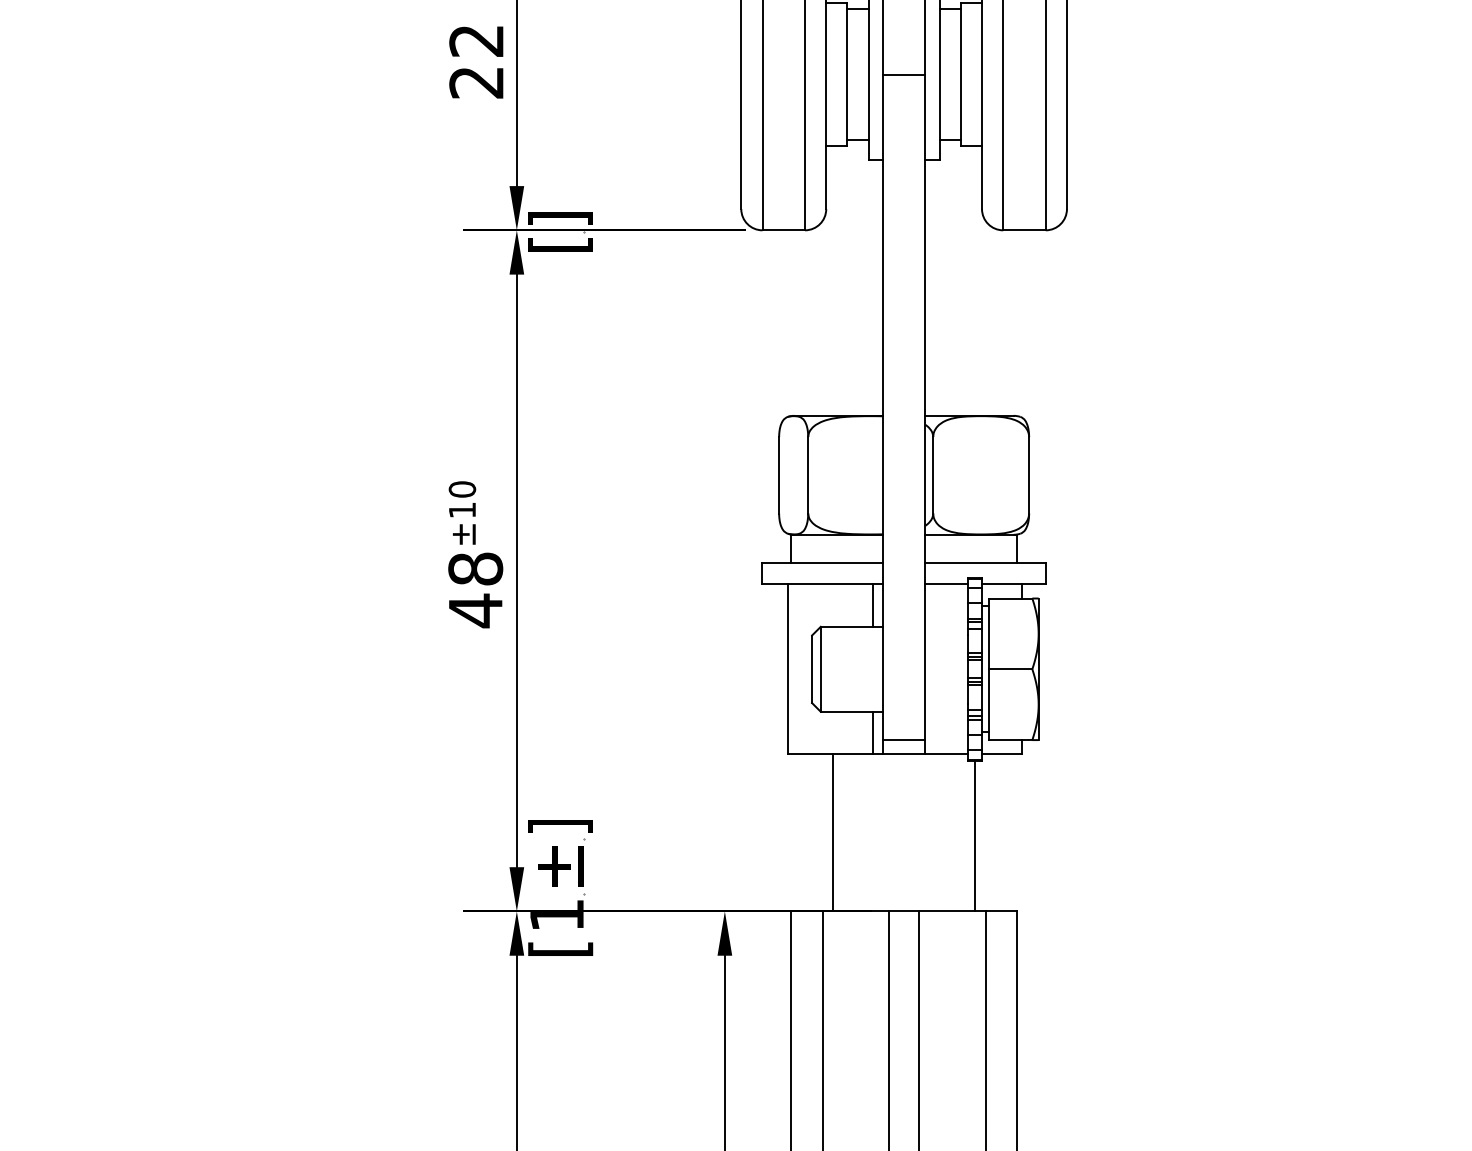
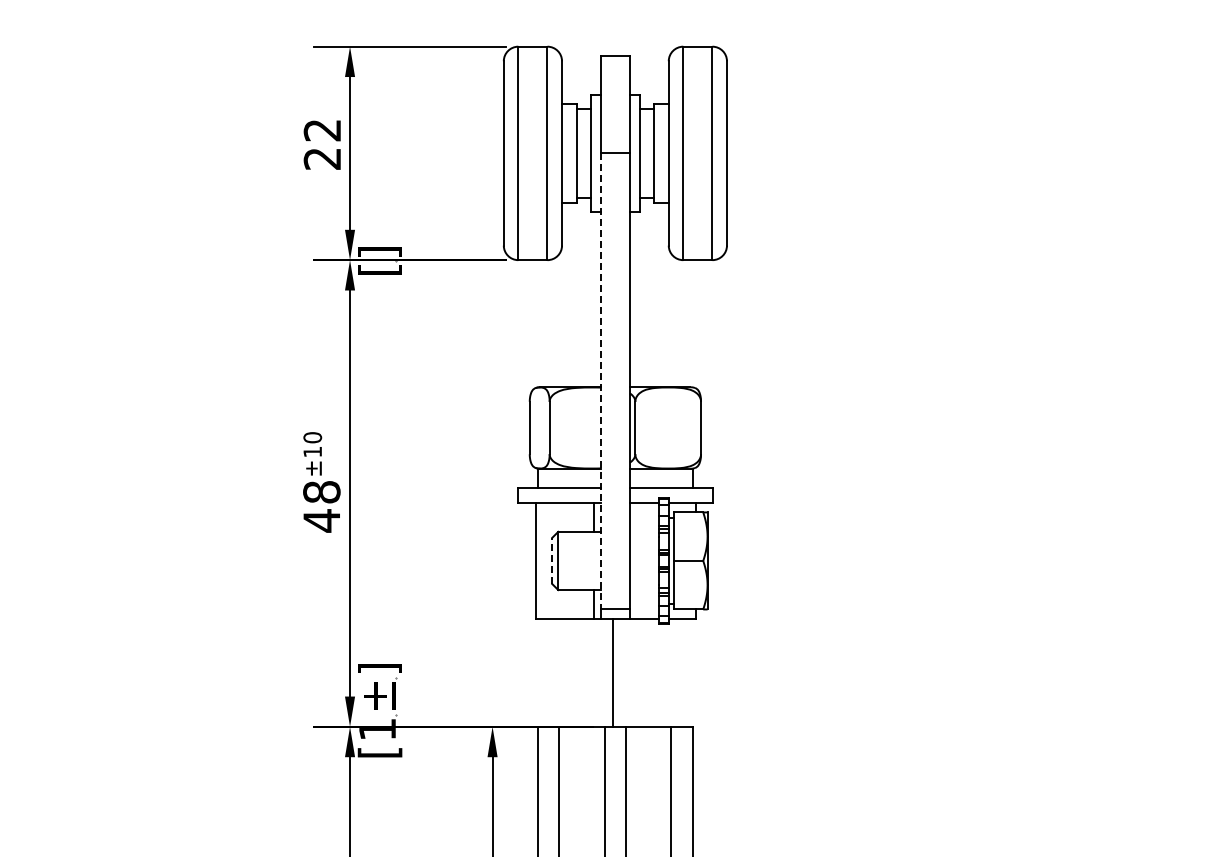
line: (882, 407) -> (600, 381), solid -> dashed
line: (812, 668) -> (552, 560), solid -> dashed
line: (832, 832) -> (612, 672), moved
line: (974, 835) -> (663, 674), removed

